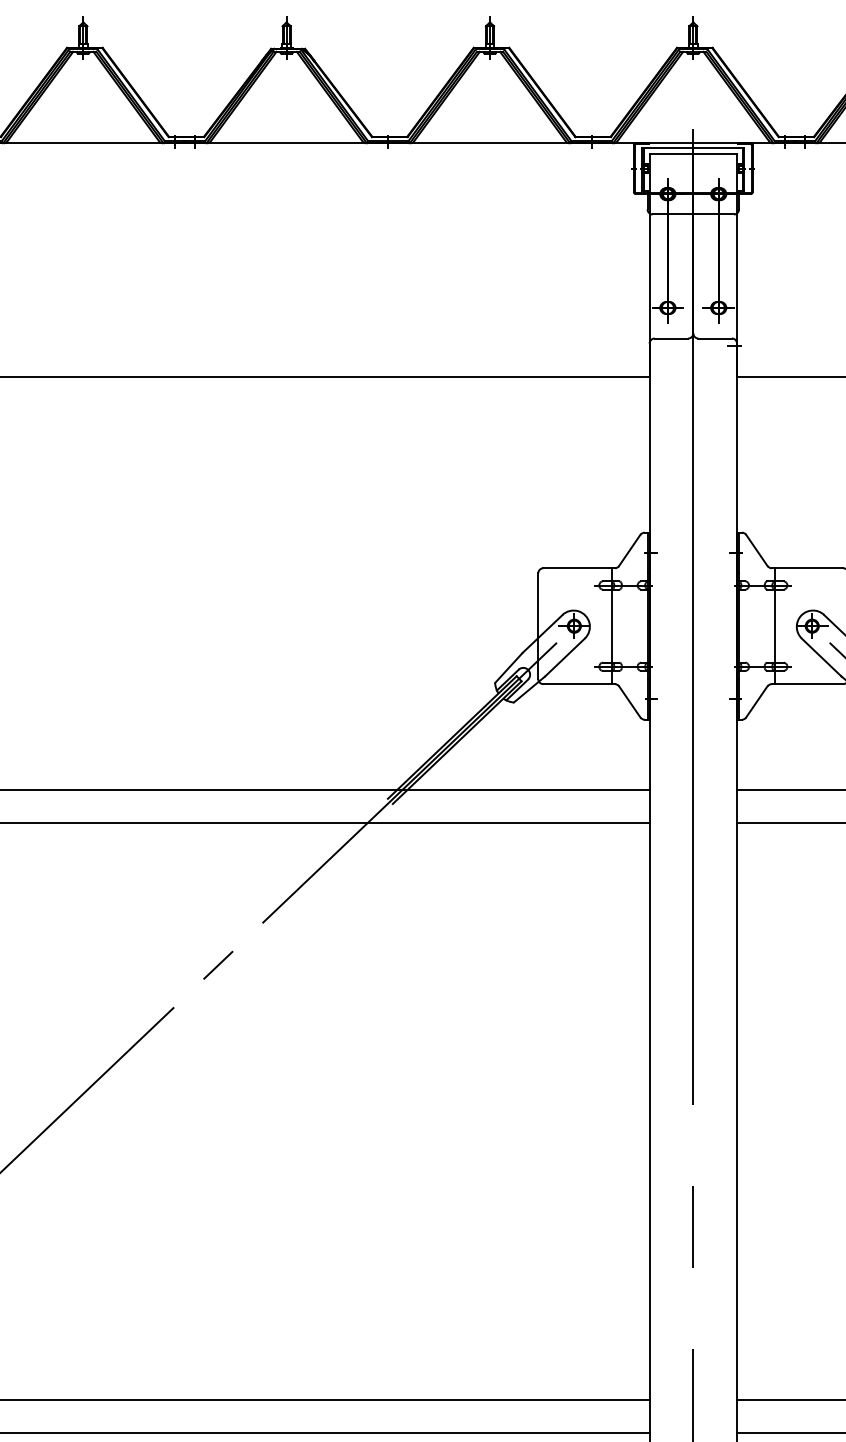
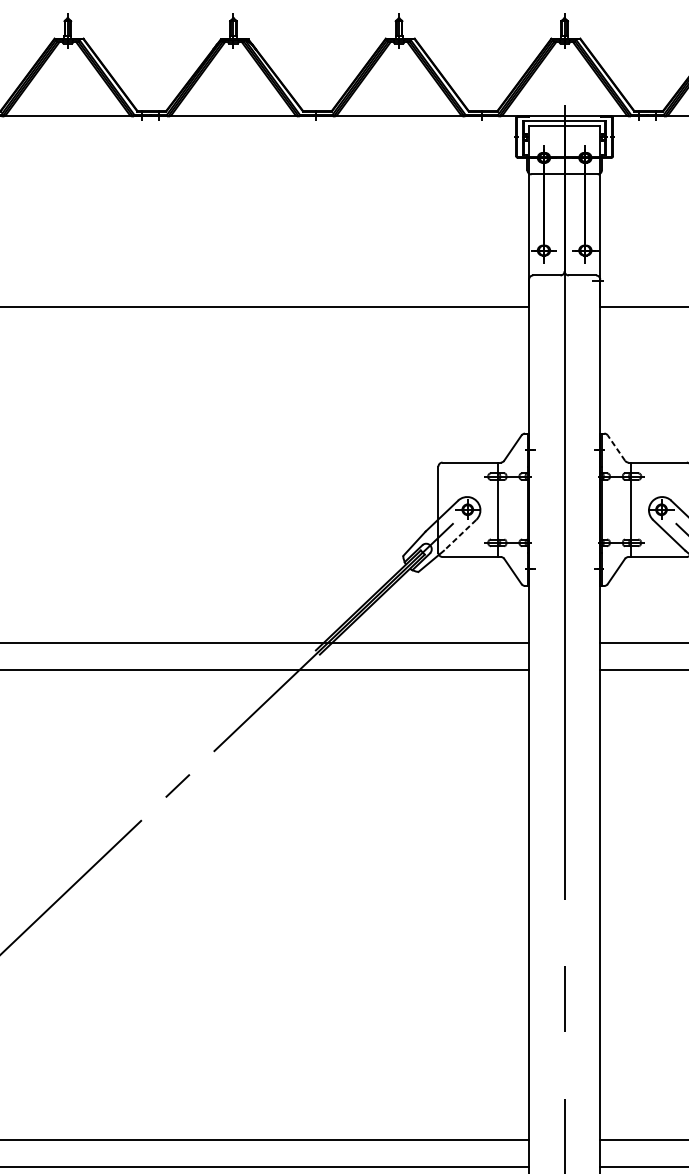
line: (756, 550) -> (616, 448), solid -> dashed
line: (564, 657) -> (459, 535), solid -> dashed

